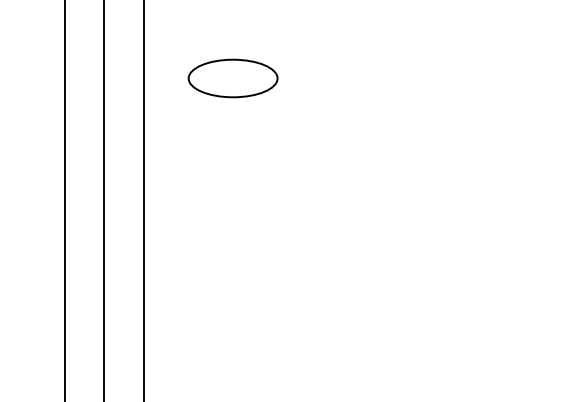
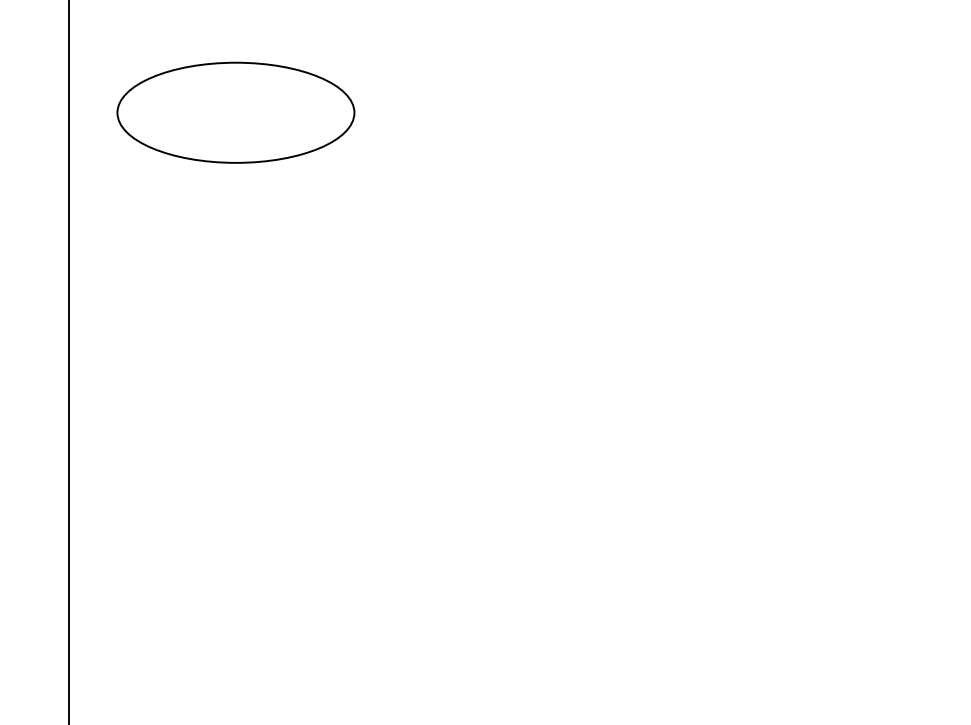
part: (232, 78) -> (234, 112), size x1.43

